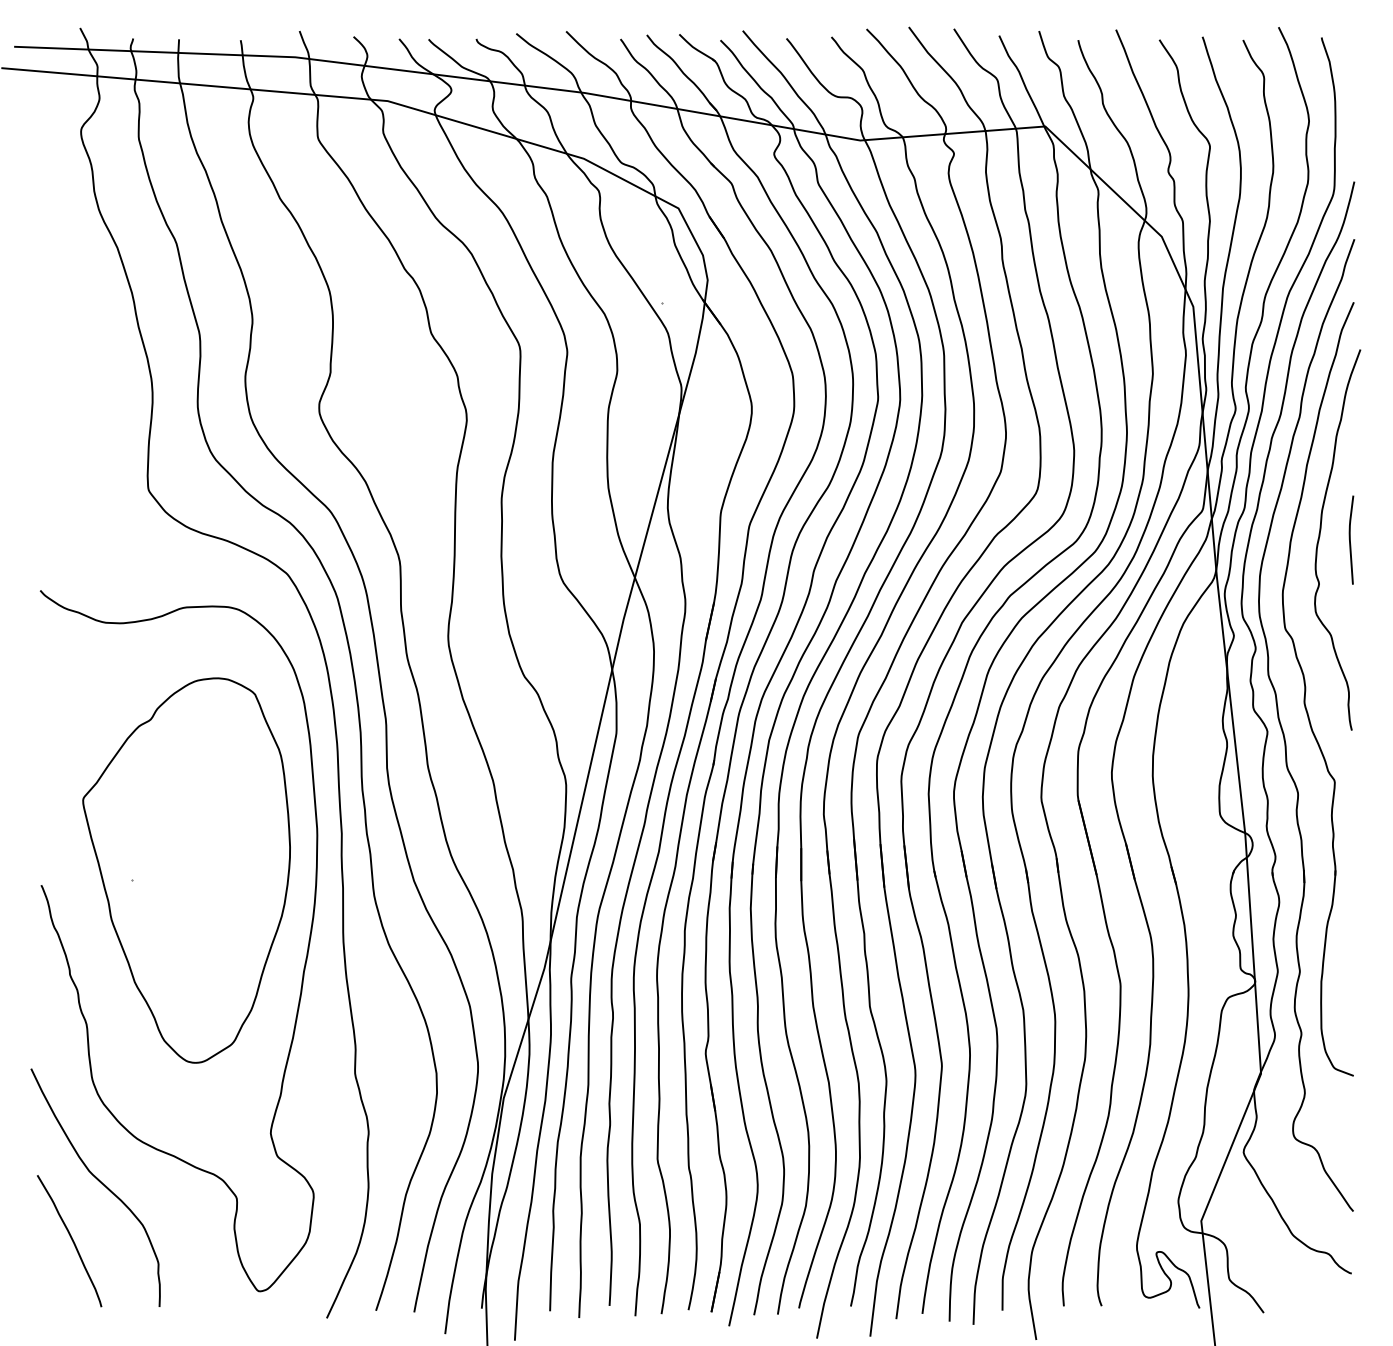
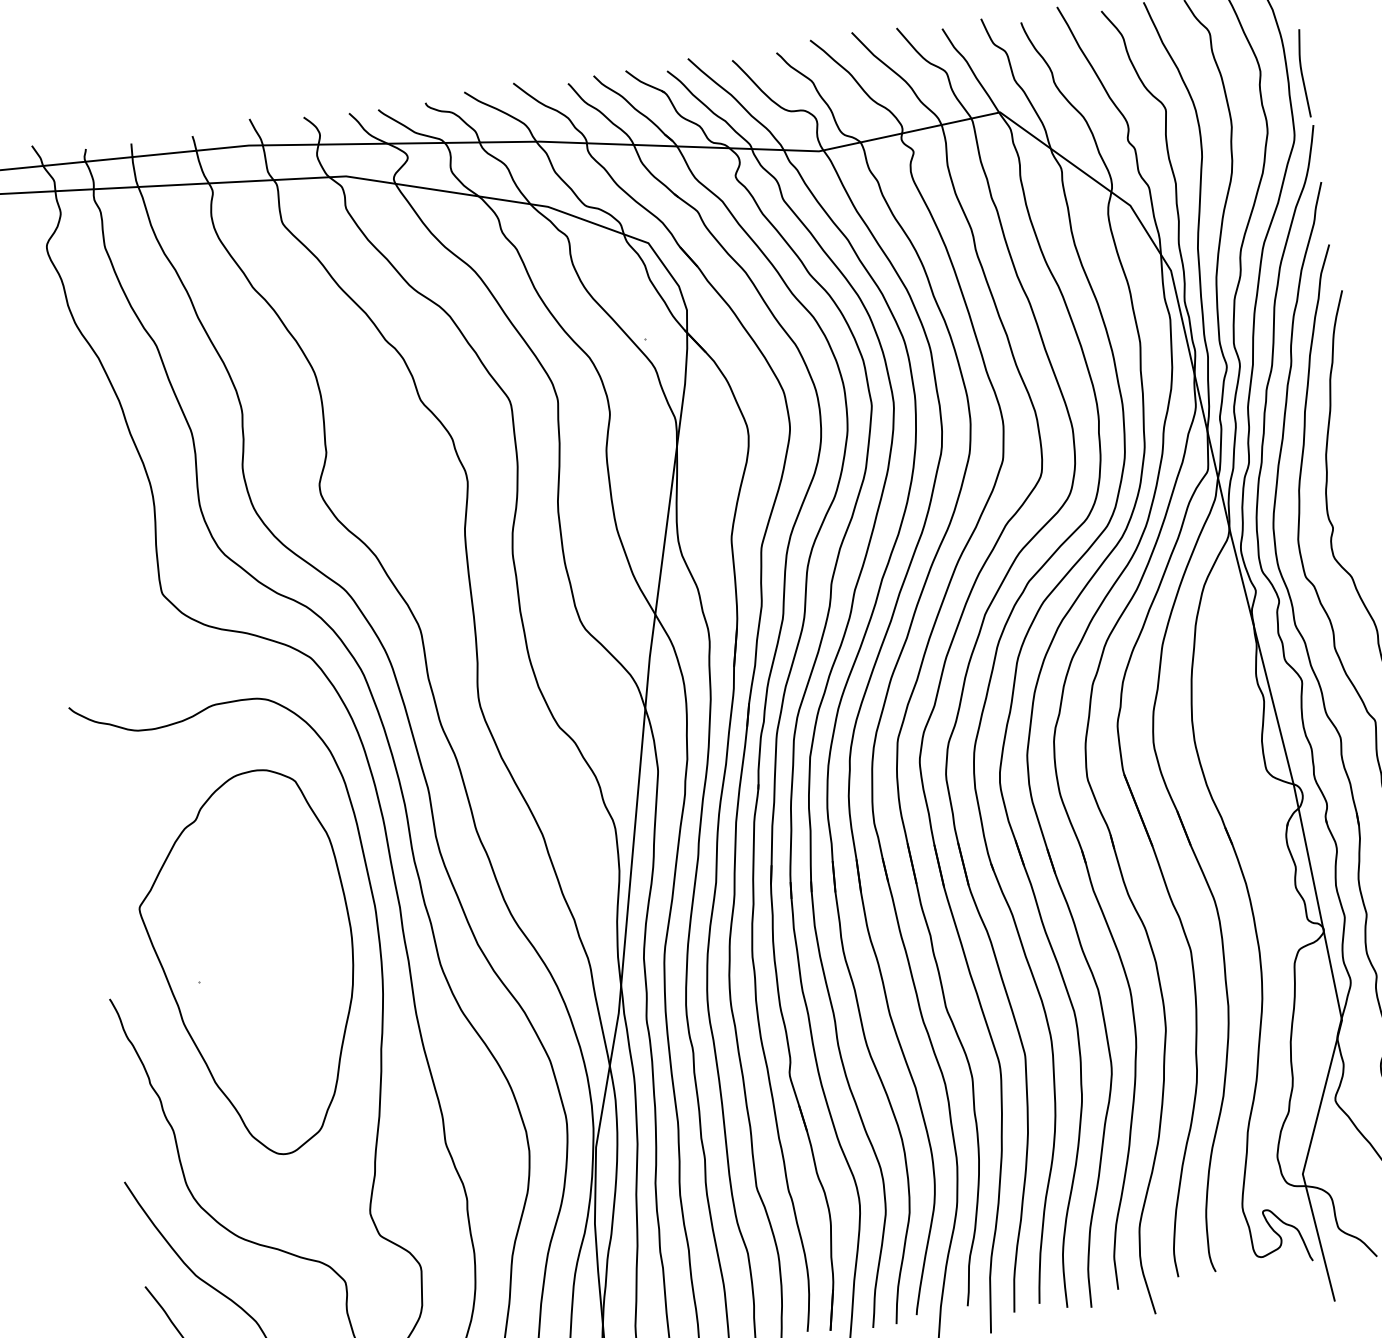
curve: (1350, 539) -> (1302, 73), moved

